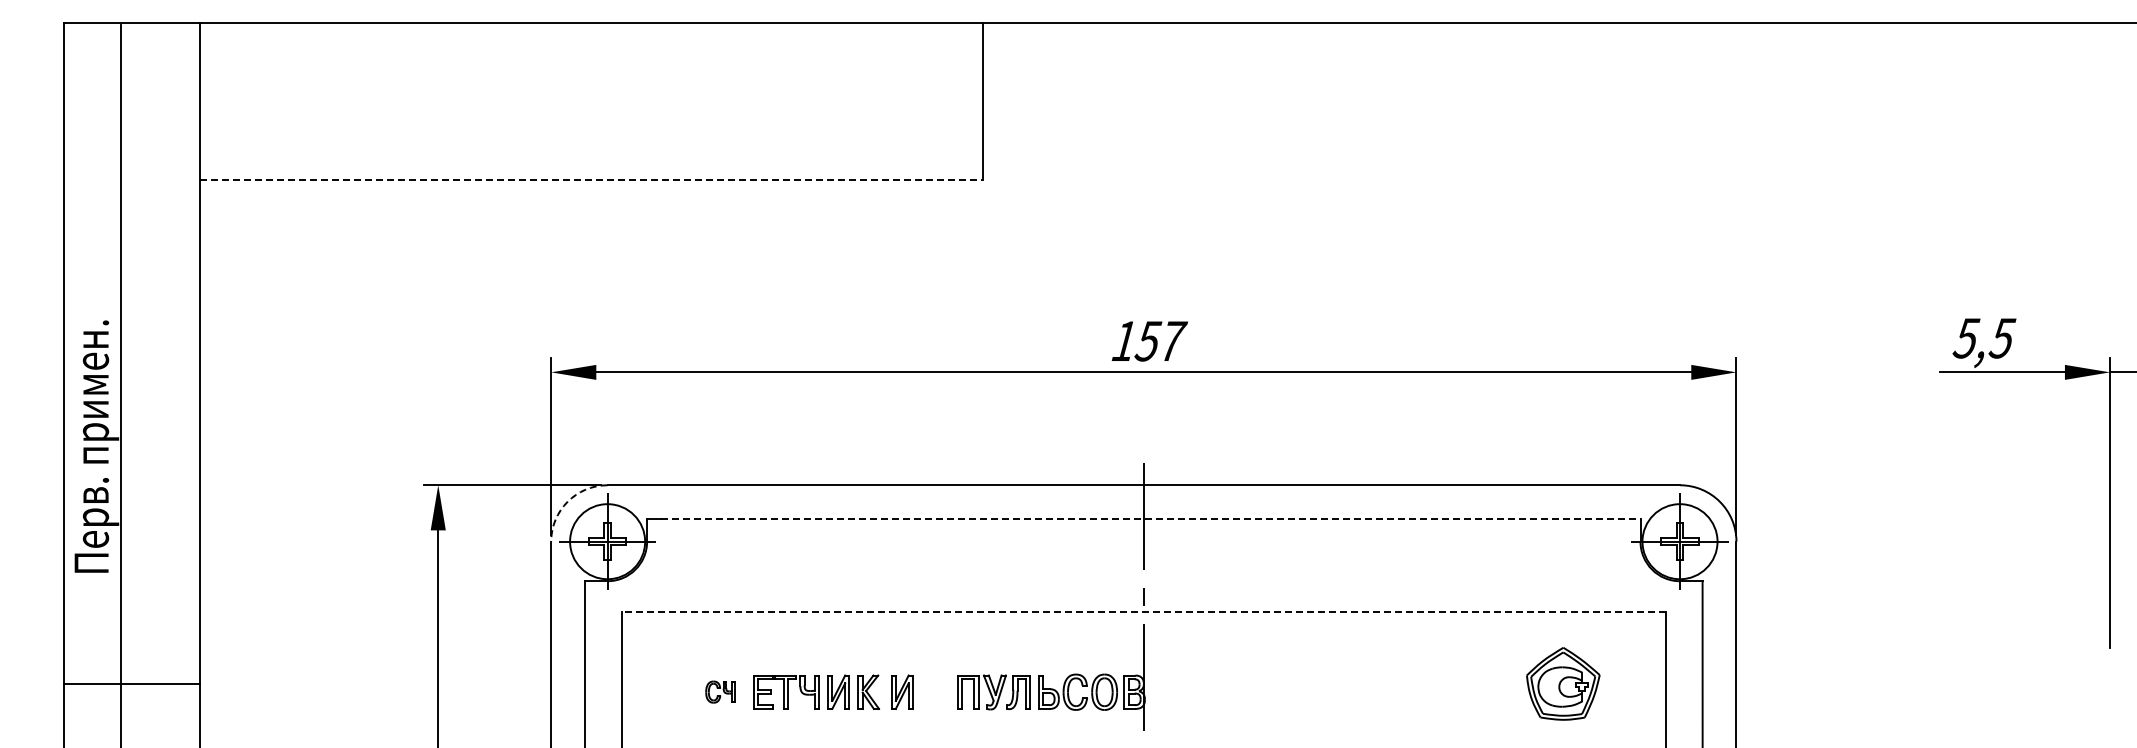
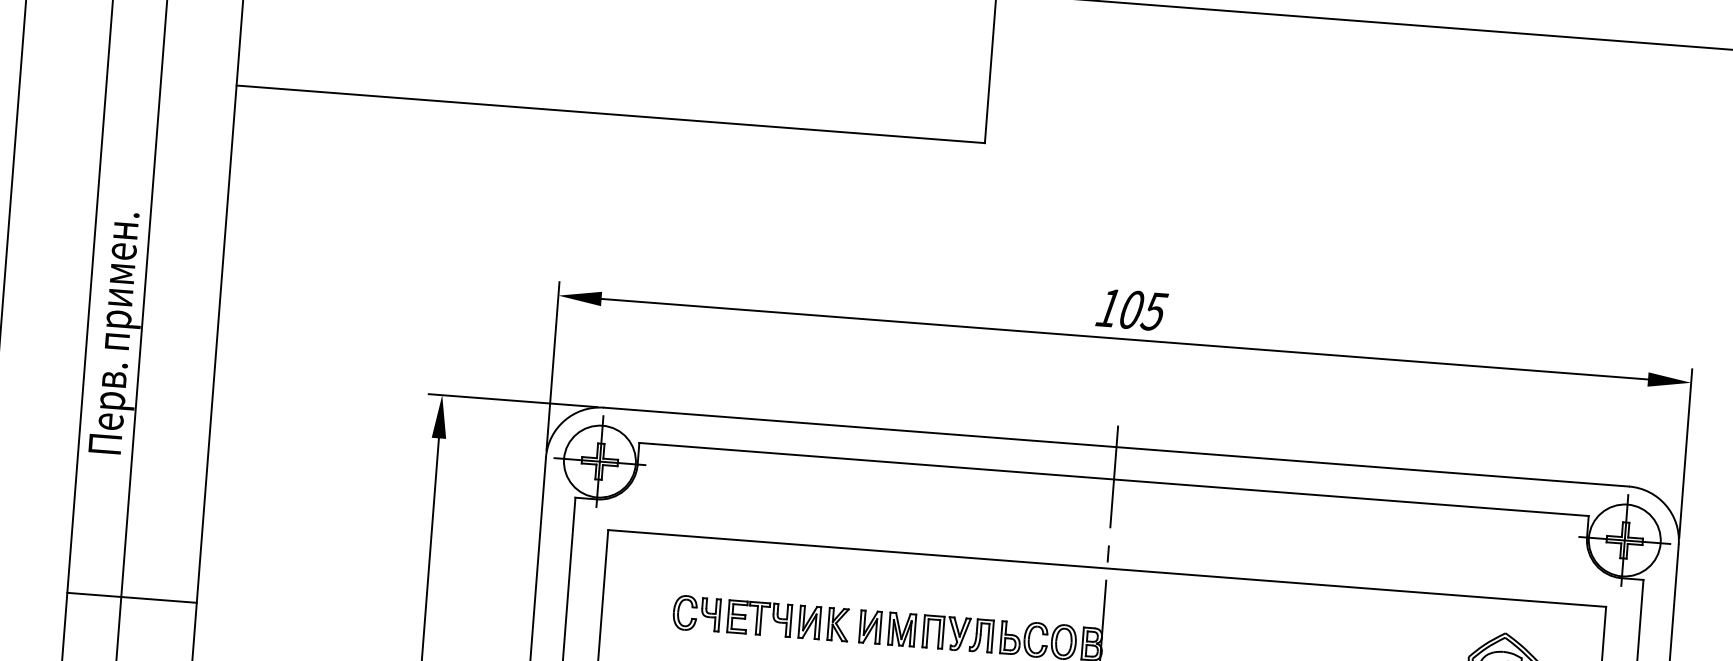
line: (591, 179) -> (611, 114), dashed -> solid
text: (1160, 340) -> (1143, 310), 157 -> 105
arc: (567, 501) -> (564, 420), dashed -> solid
line: (1150, 519) -> (1120, 480), dashed -> solid
line: (1143, 612) -> (1106, 568), dashed -> solid
line: (131, 683) -> (131, 597), moved
part: (720, 691) -> (696, 613), size x1.67
part: (935, 691) -> (902, 628), added

